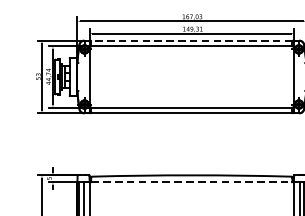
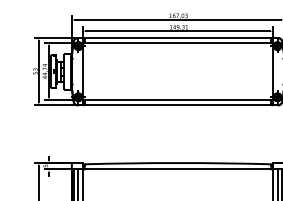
line: (191, 40) -> (177, 37), dashed -> solid
line: (192, 182) -> (178, 169), dashed -> solid

